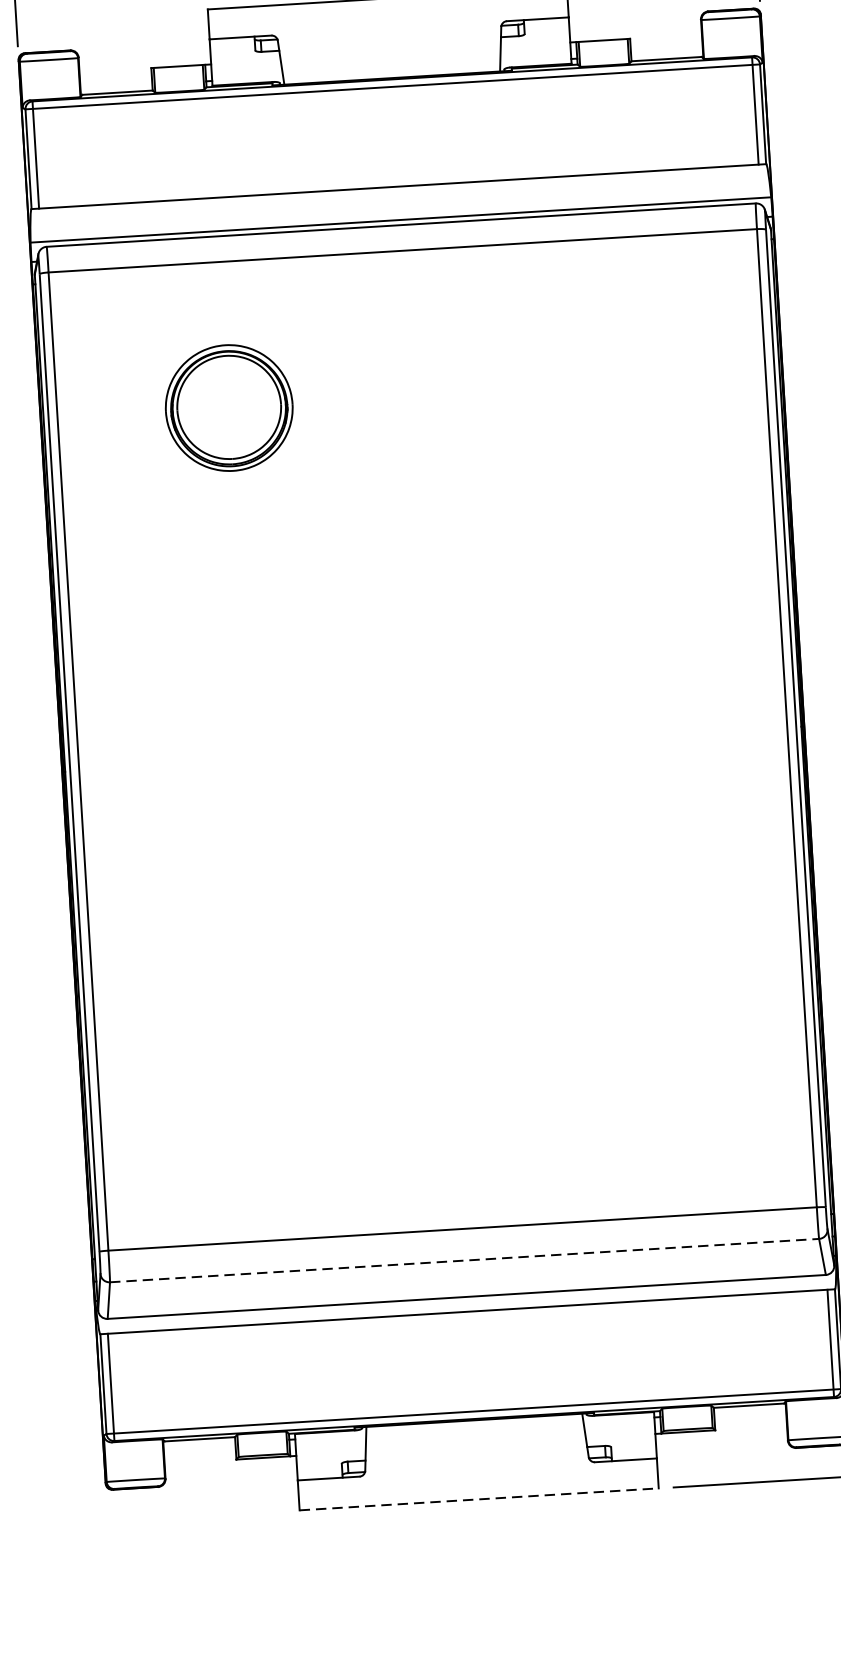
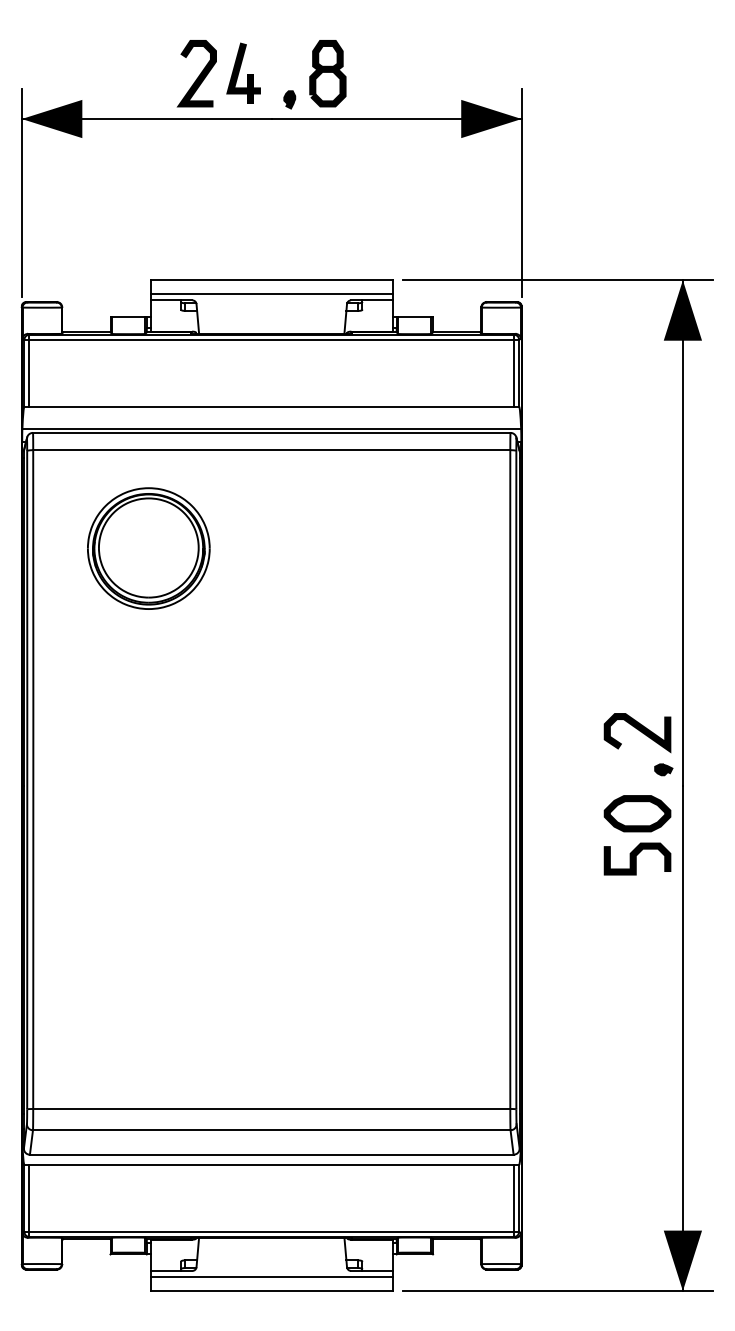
line: (388, 19) -> (271, 294), added
part: (228, 407) -> (148, 548), size x1.43
line: (464, 1260) -> (271, 1130), dashed -> solid
line: (477, 1477) -> (271, 1276), added
line: (478, 1500) -> (271, 1291), dashed -> solid

